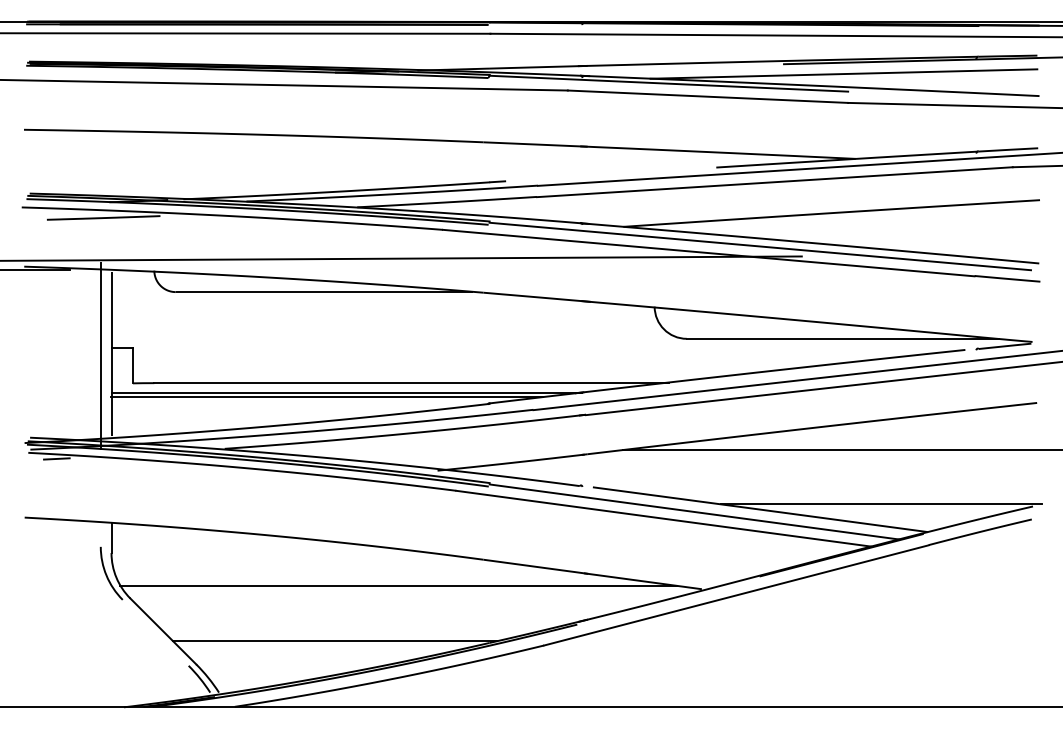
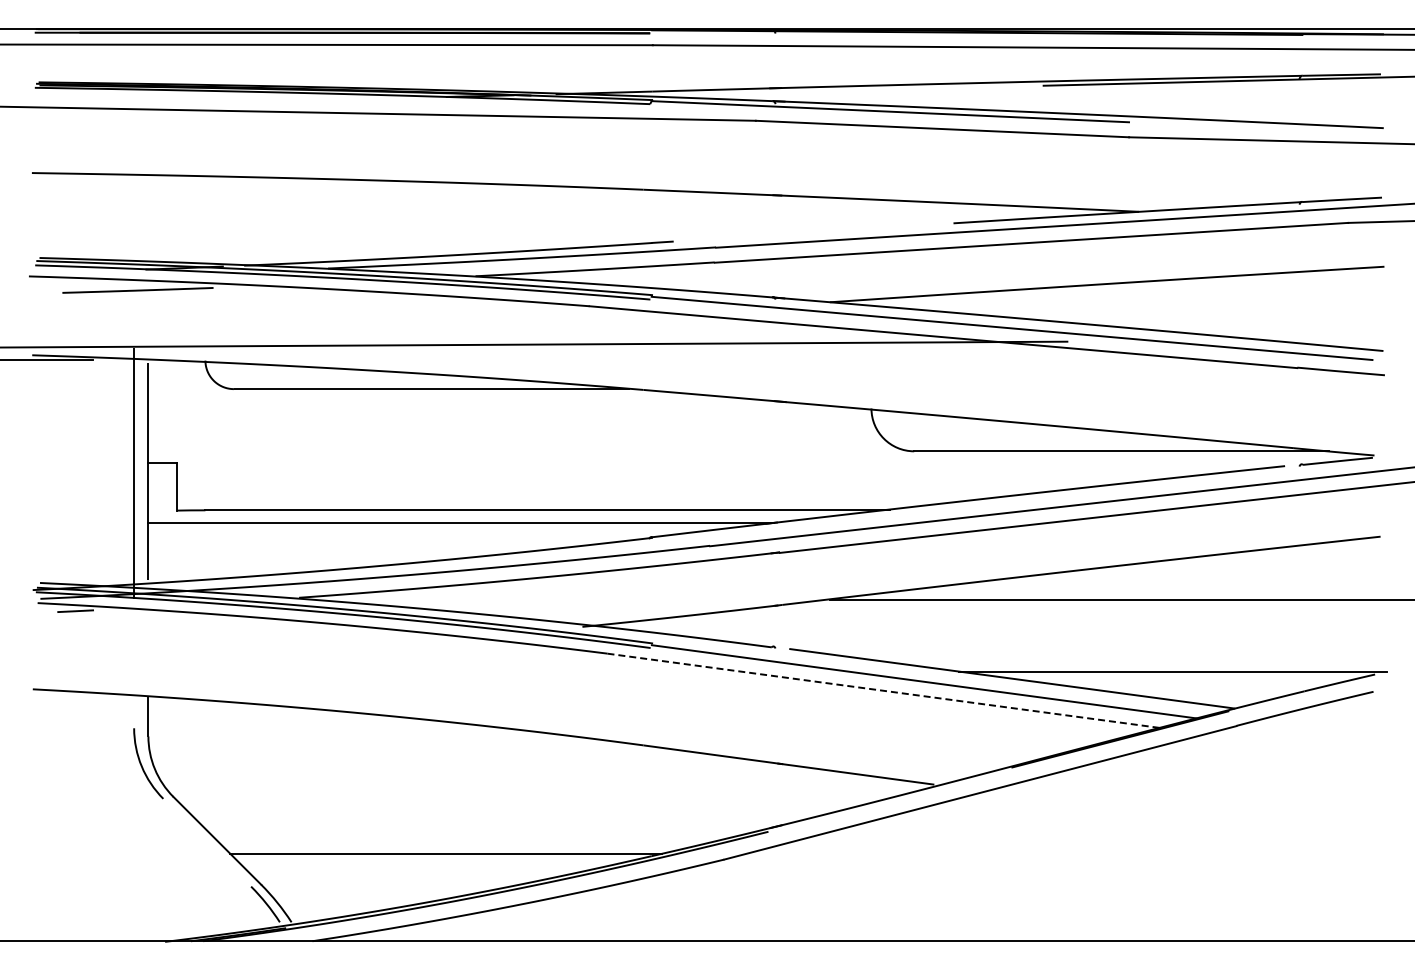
line: (843, 73) -> (1123, 98), removed
line: (327, 396) -> (435, 528), removed
line: (663, 518) -> (883, 690), solid -> dashed
line: (398, 586) -> (530, 780), removed

